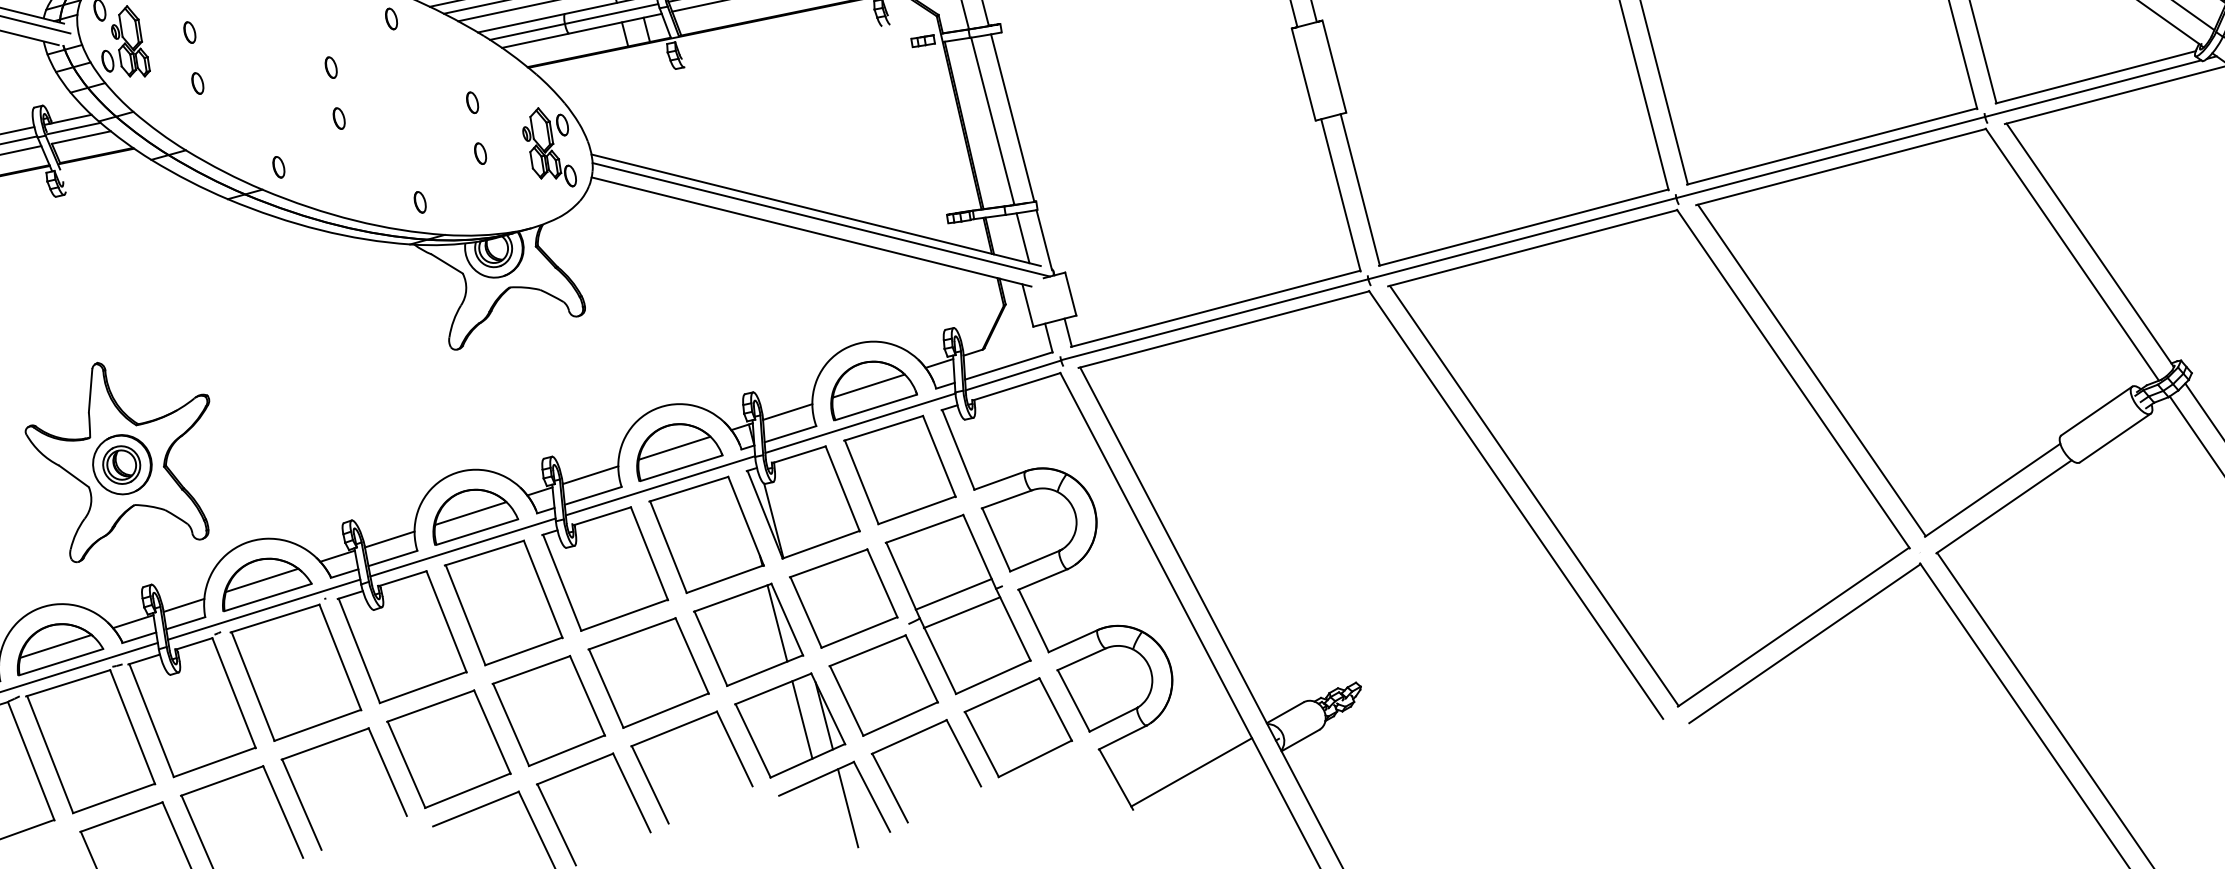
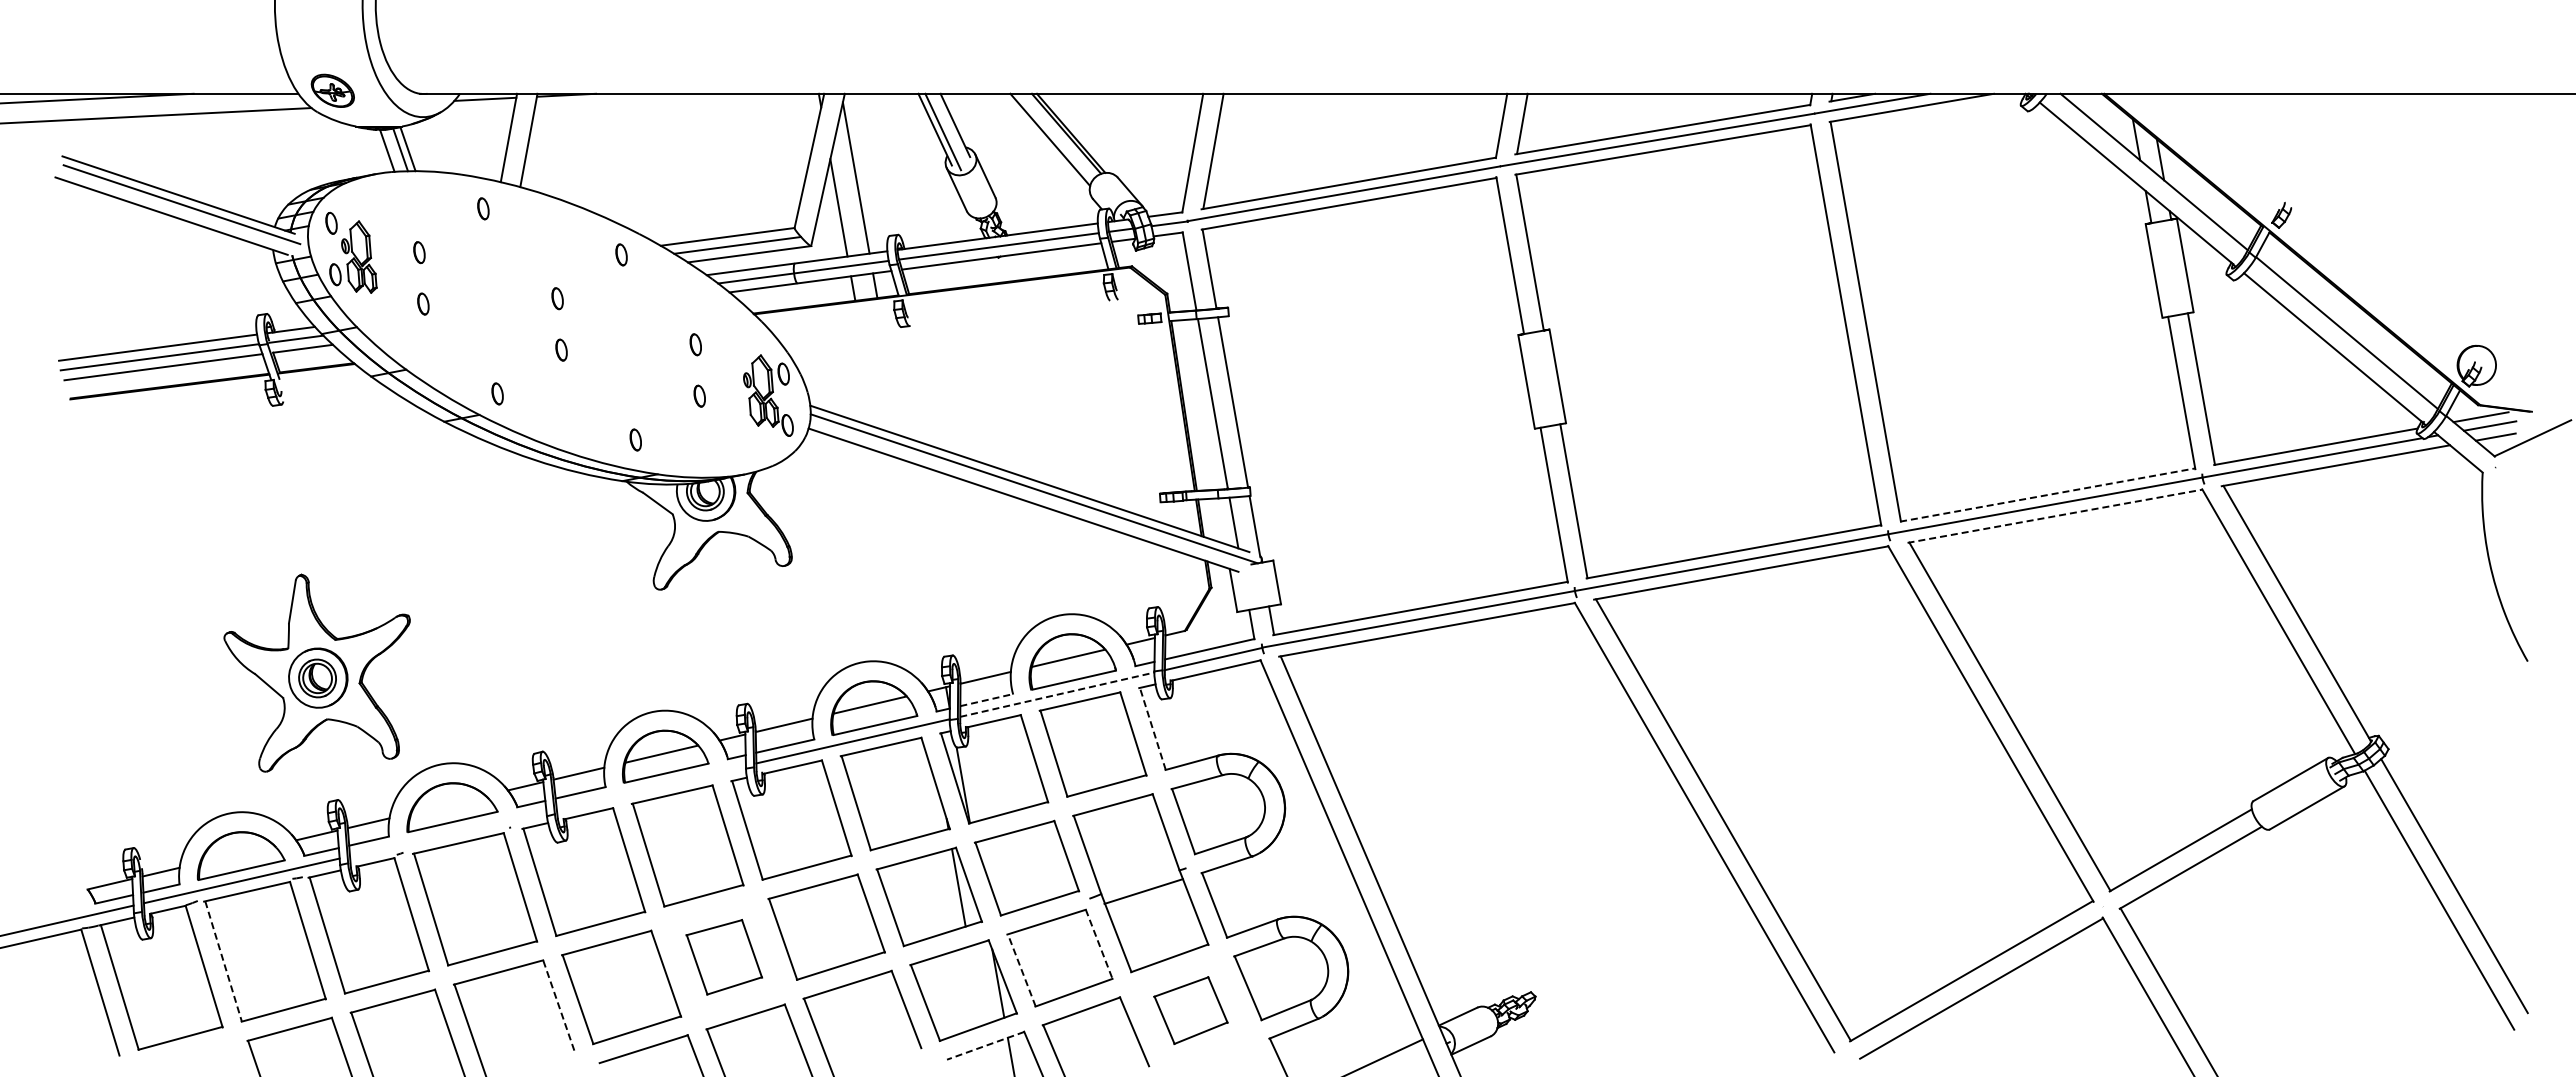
line: (1831, 146) -> (2047, 495), solid -> dashed
line: (1841, 167) -> (2055, 516), solid -> dashed
line: (860, 423) -> (1057, 694), solid -> dashed
line: (791, 434) -> (987, 700), solid -> dashed
line: (957, 449) -> (1152, 728), solid -> dashed
line: (462, 547) -> (650, 787), removed
line: (262, 580) -> (448, 804), removed
line: (953, 594) -> (1136, 872), removed
line: (264, 609) -> (448, 833), removed
line: (55, 645) -> (237, 853), removed
line: (922, 668) -> (1099, 944), solid -> dashed
line: (846, 701) -> (1021, 970), solid -> dashed
part: (549, 711) -> (724, 957), size x0.7
line: (802, 719) -> (976, 985), removed
part: (1017, 727) -> (1190, 1010), size x0.7
line: (50, 754) -> (223, 961), solid -> dashed
line: (387, 772) -> (558, 1005), solid -> dashed
line: (816, 778) -> (985, 1045), solid -> dashed

